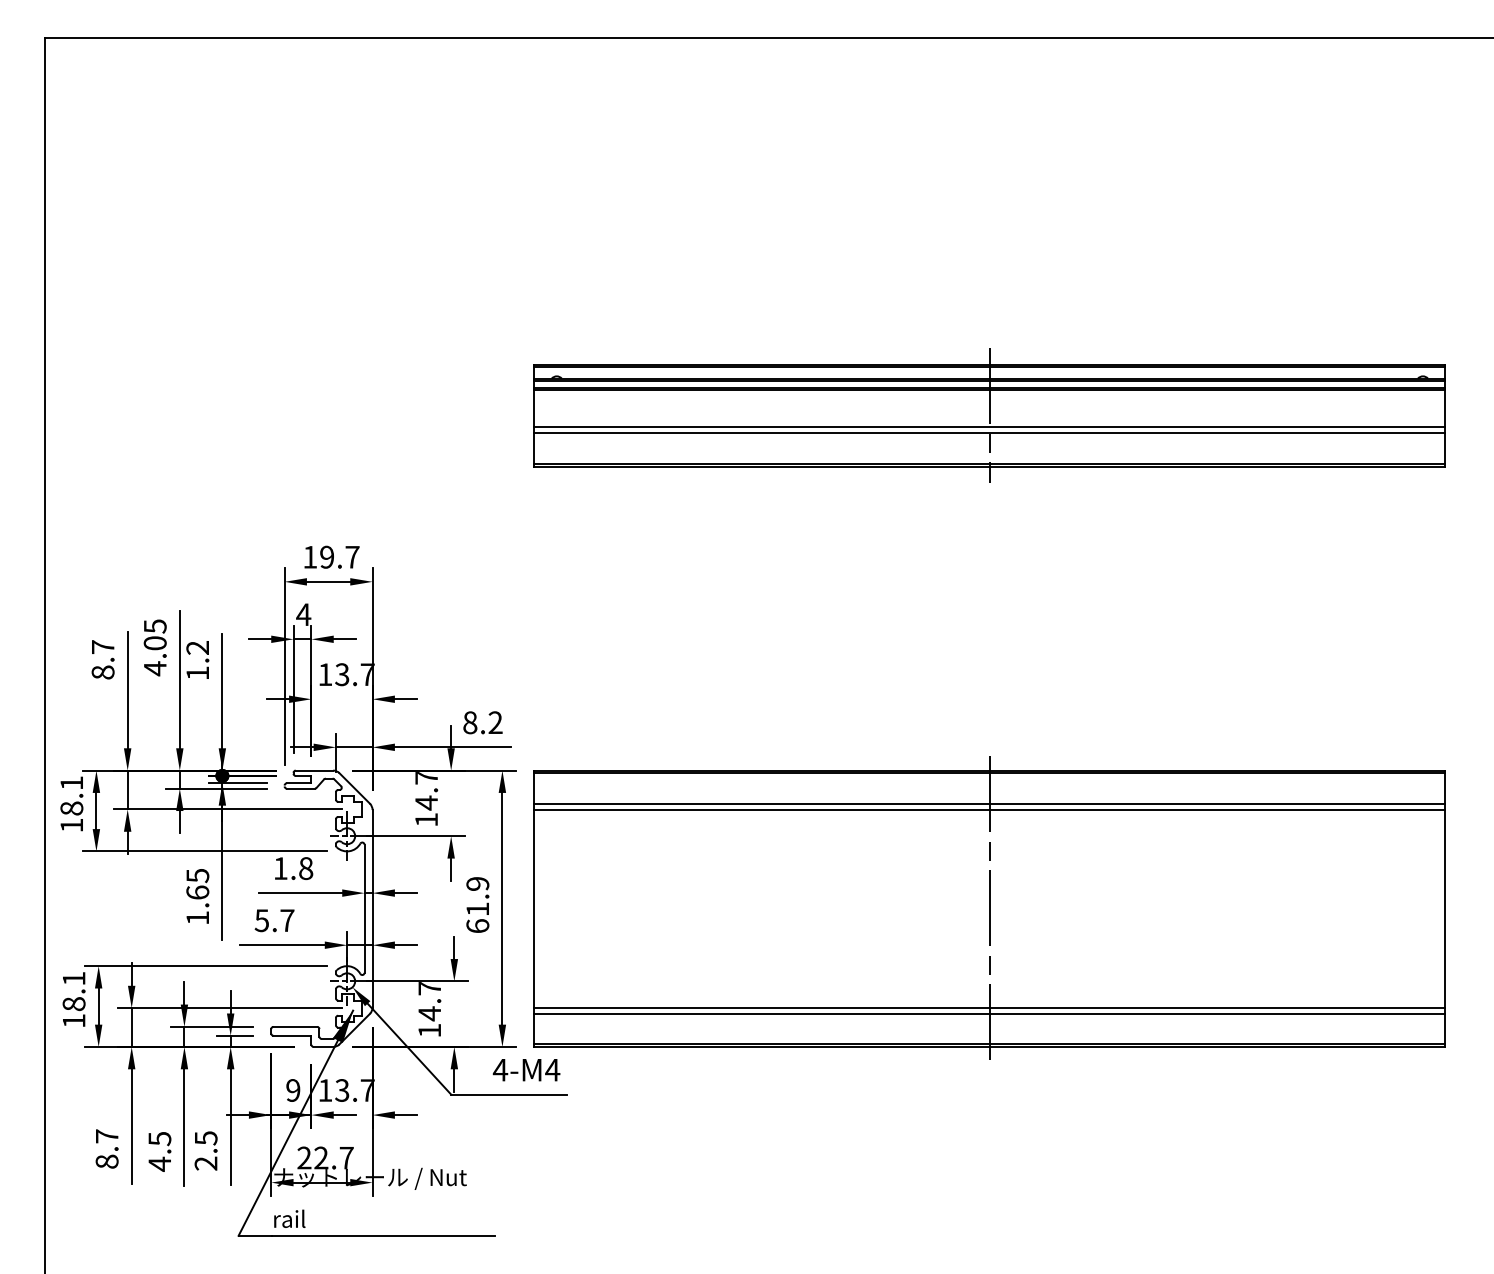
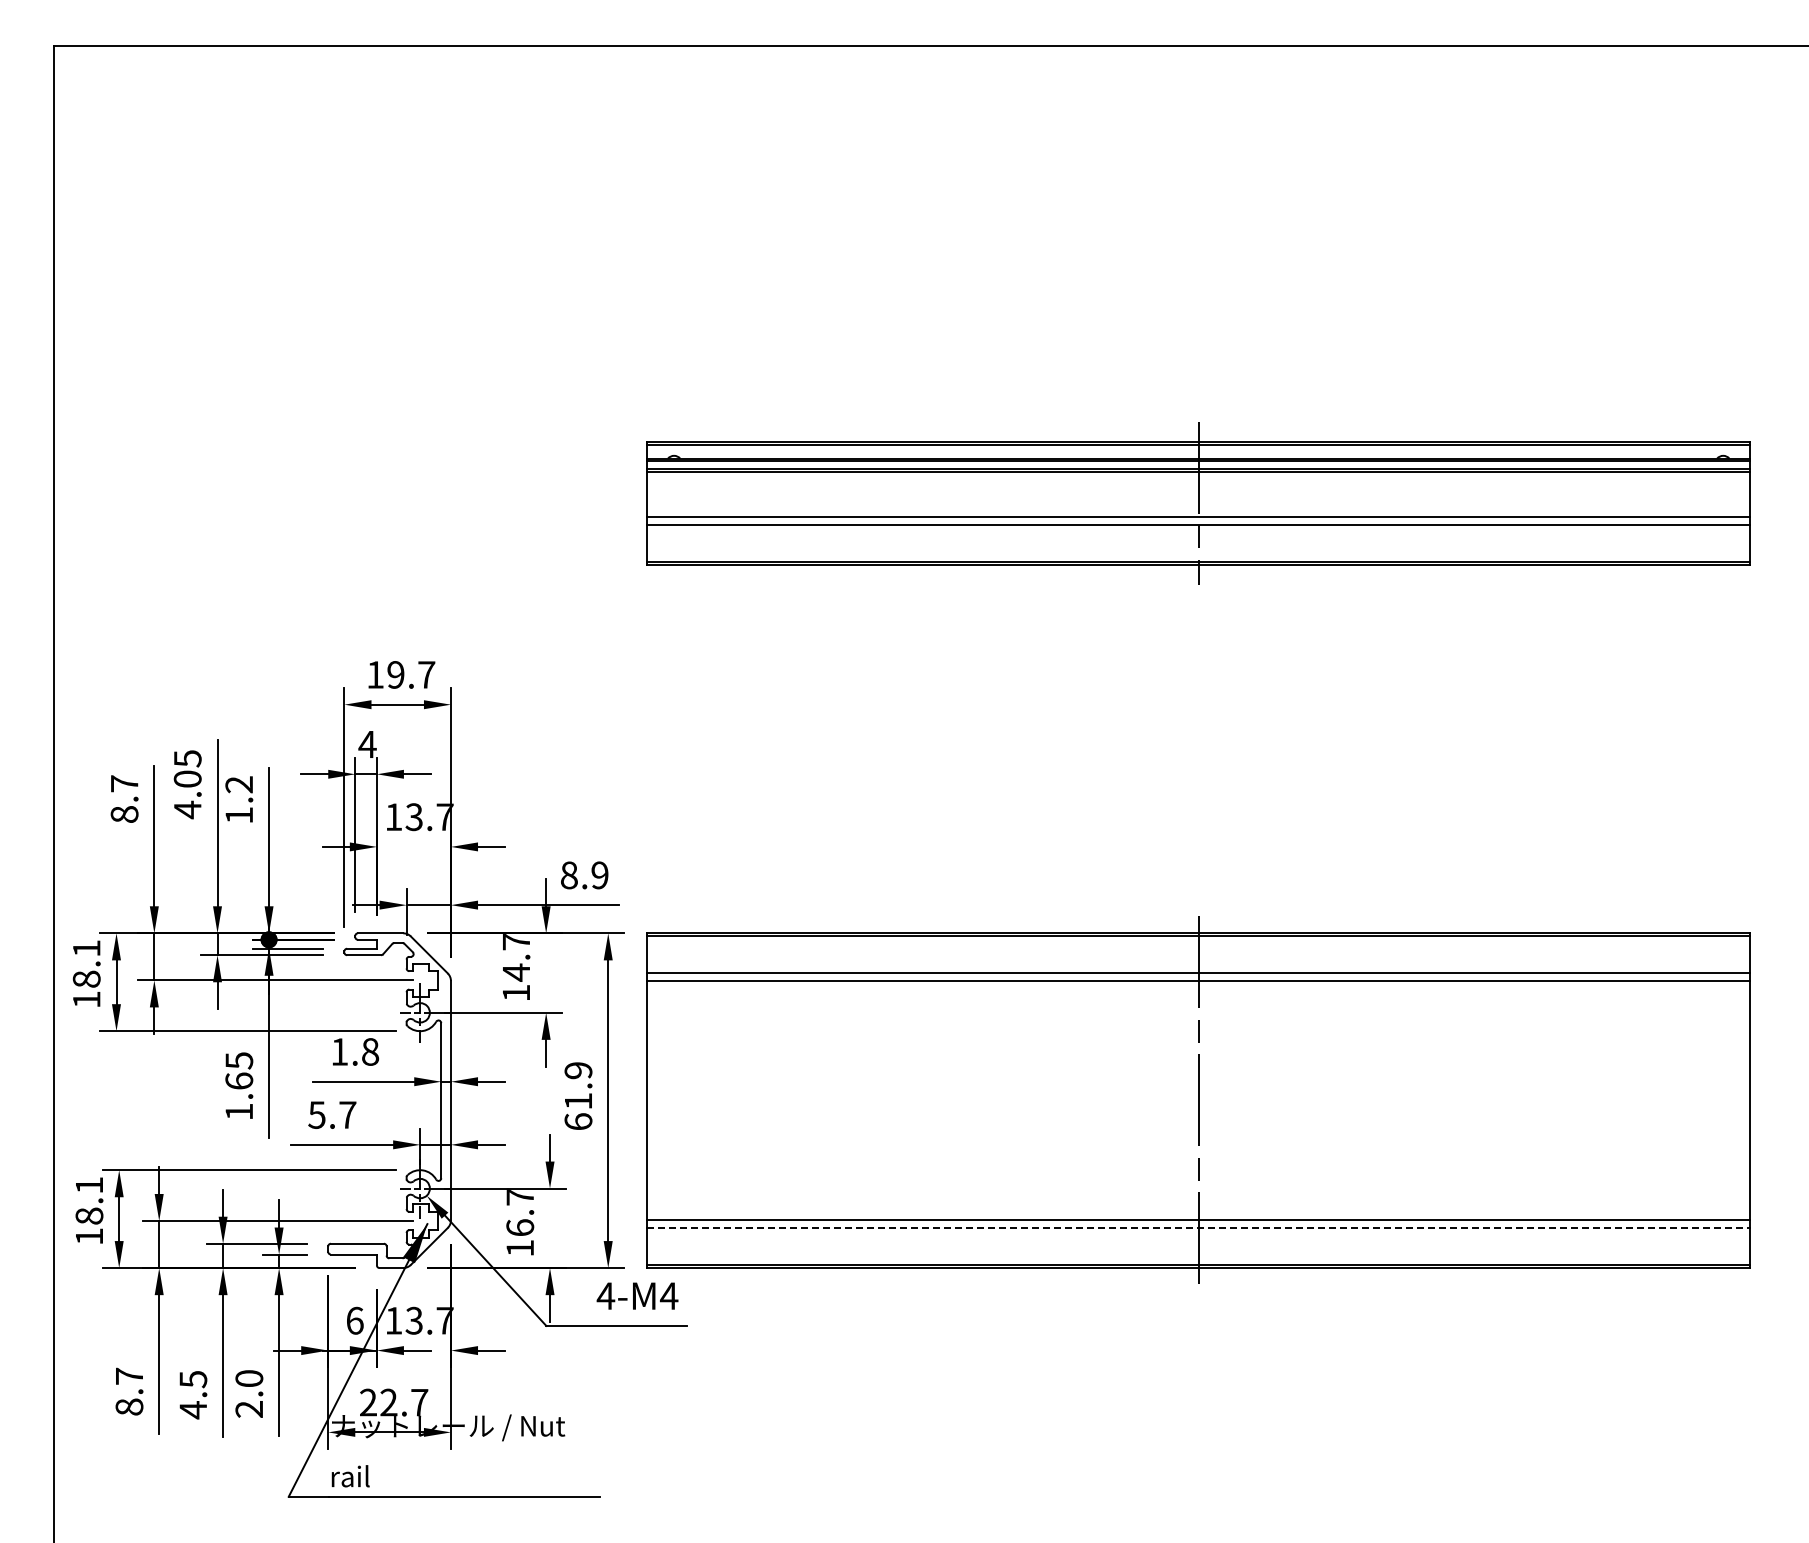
text: (495, 722) -> (599, 875), 8.2 -> 8.9
text: (429, 1013) -> (520, 1227), 14.7 -> 16.7
line: (989, 1013) -> (1198, 1227), solid -> dashed
text: (292, 1090) -> (354, 1320), 9 -> 6
text: (206, 1138) -> (249, 1378), 2.5 -> 2.0

